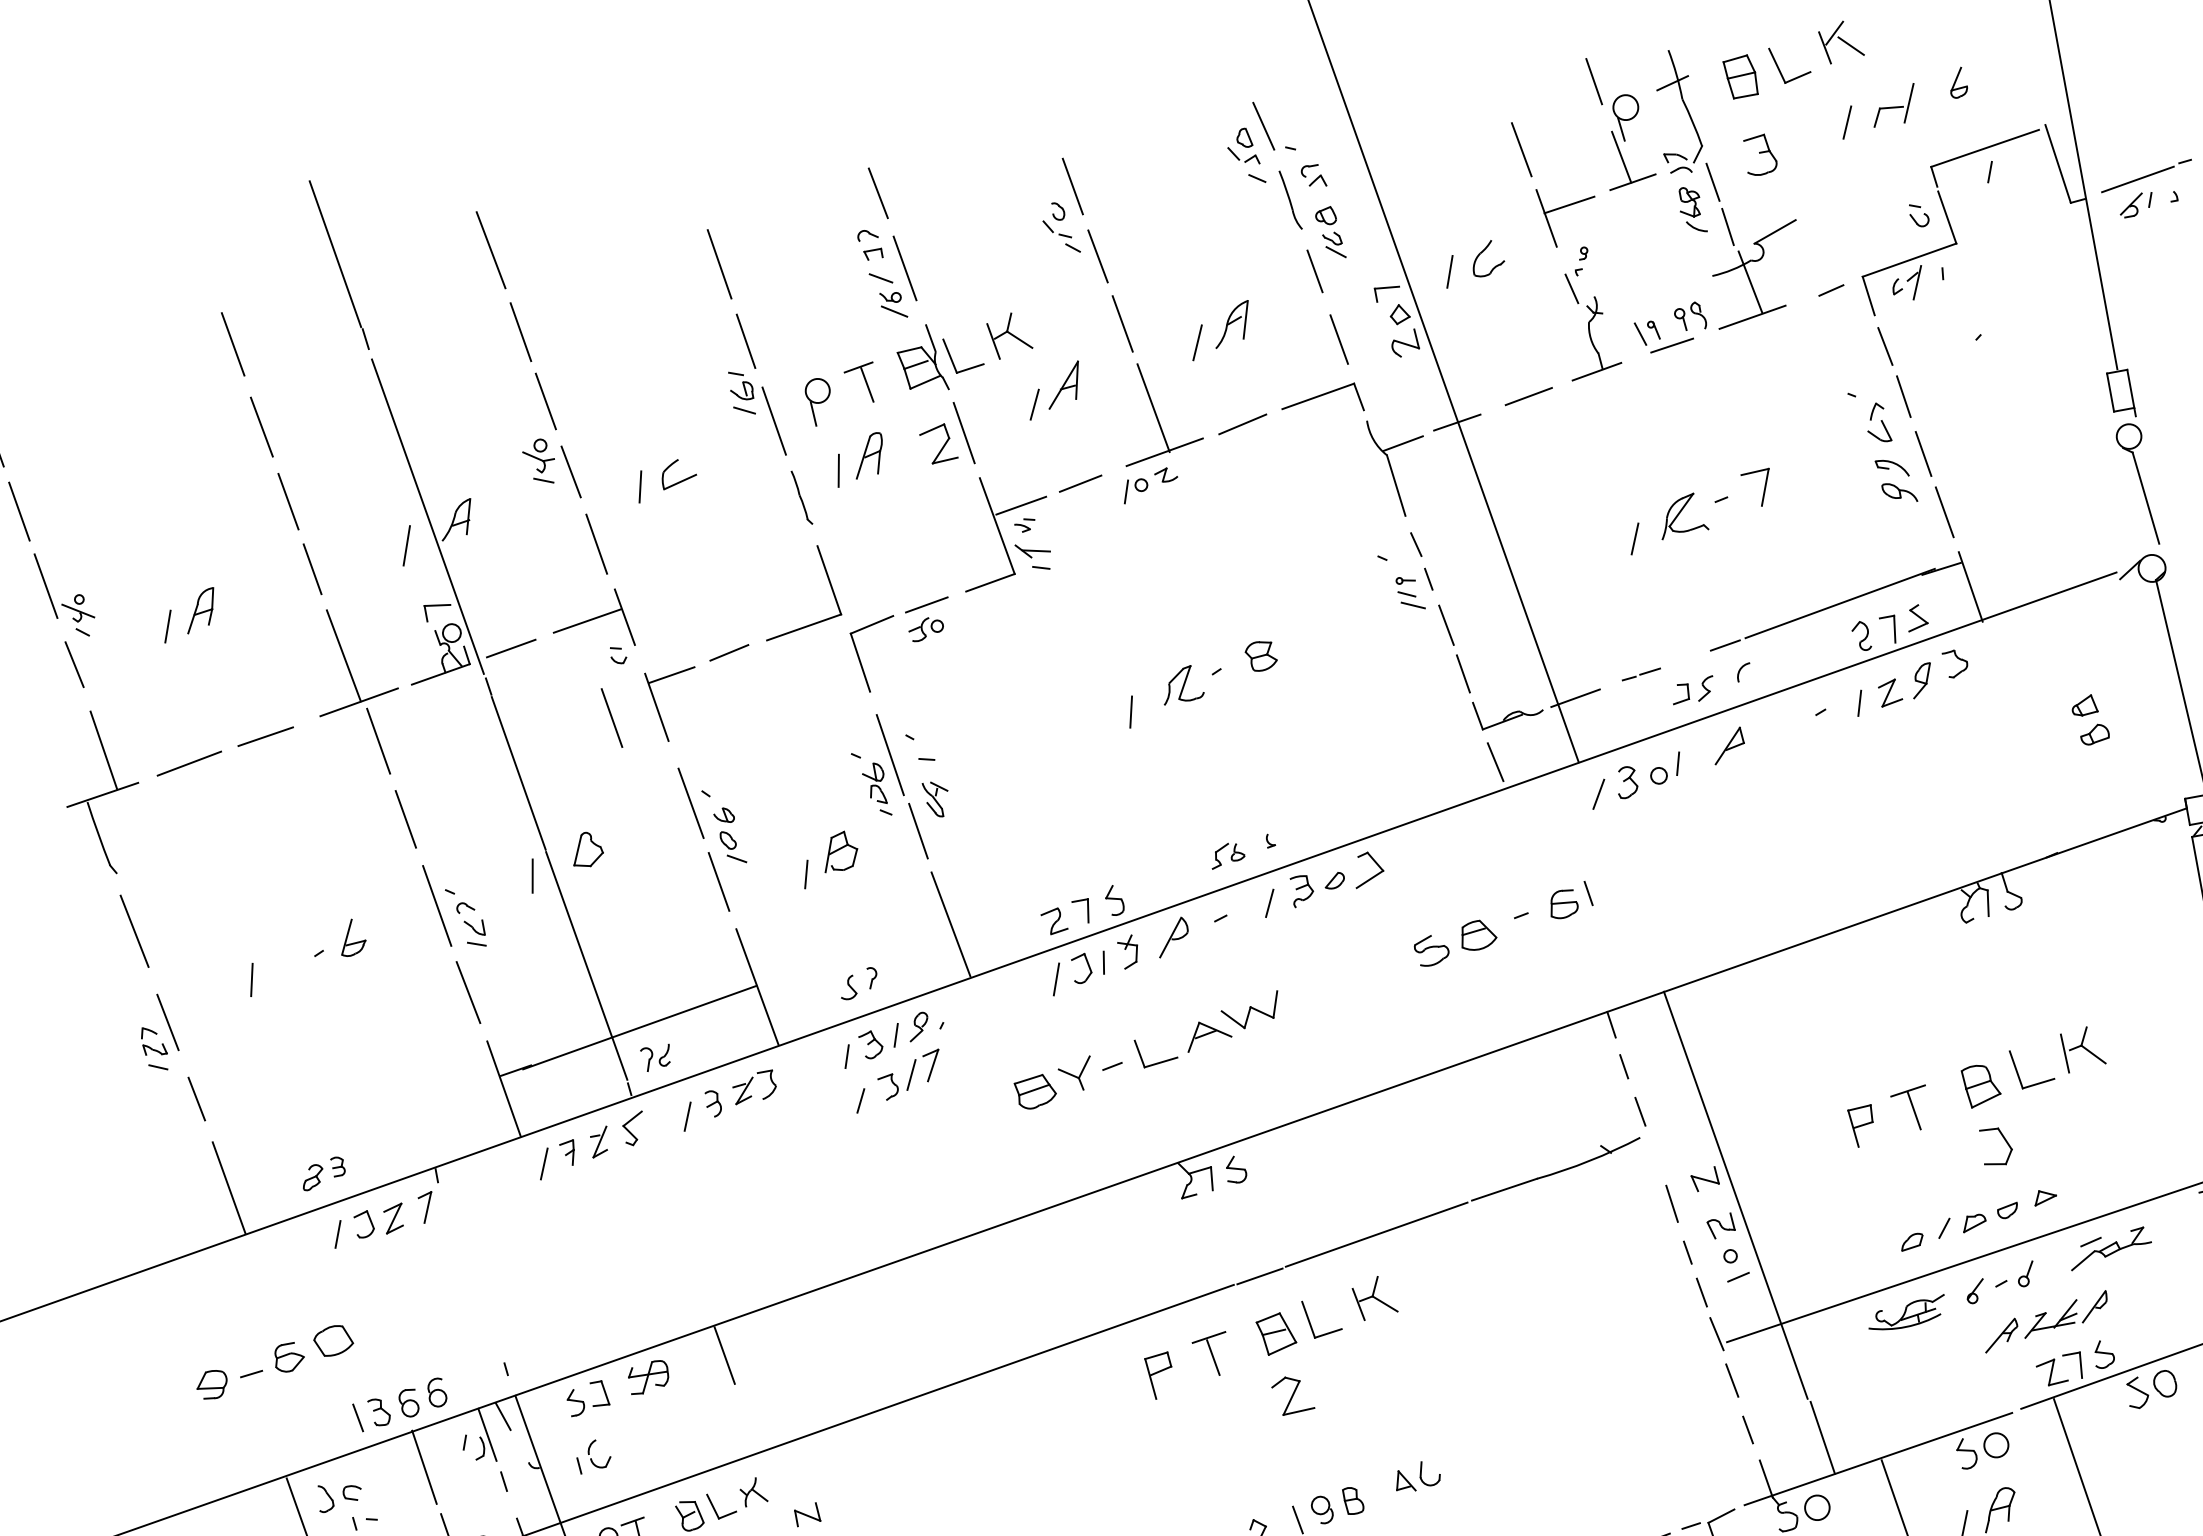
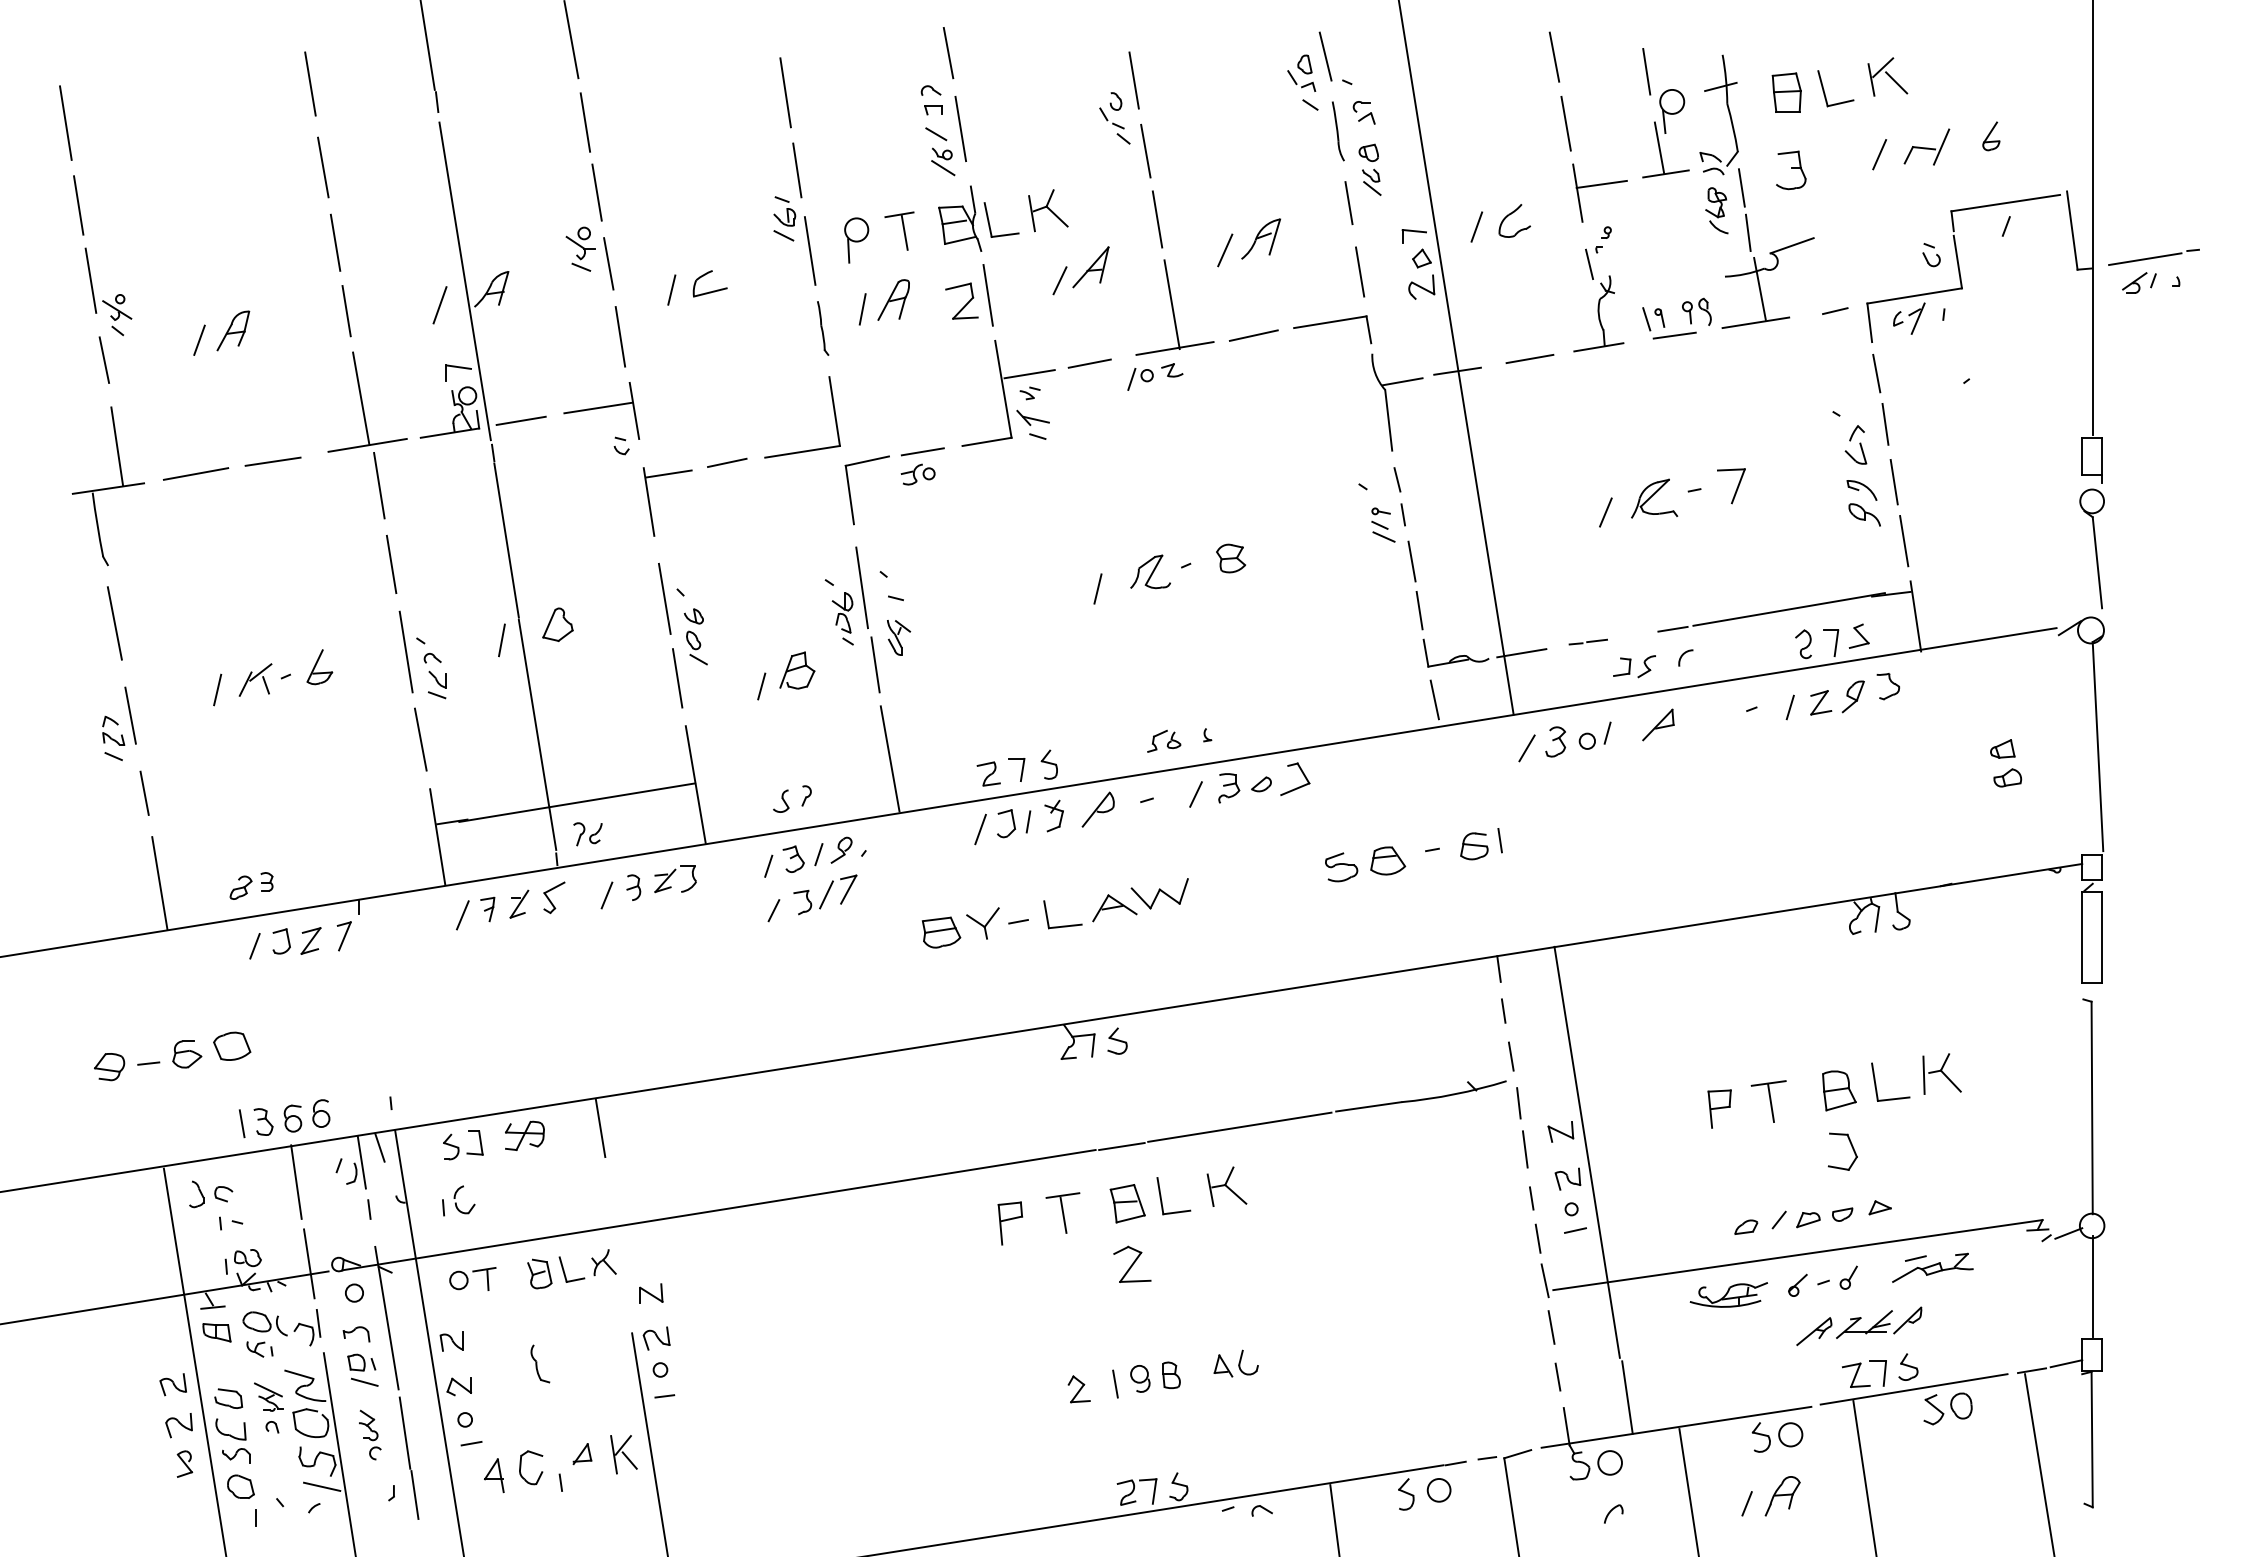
line: (1497, 83) -> (1554, 56), added
line: (611, 718) -> (604, 504), removed
part: (288, 962) -> (255, 679), added
line: (1656, 1158) -> (1518, 1103), added

